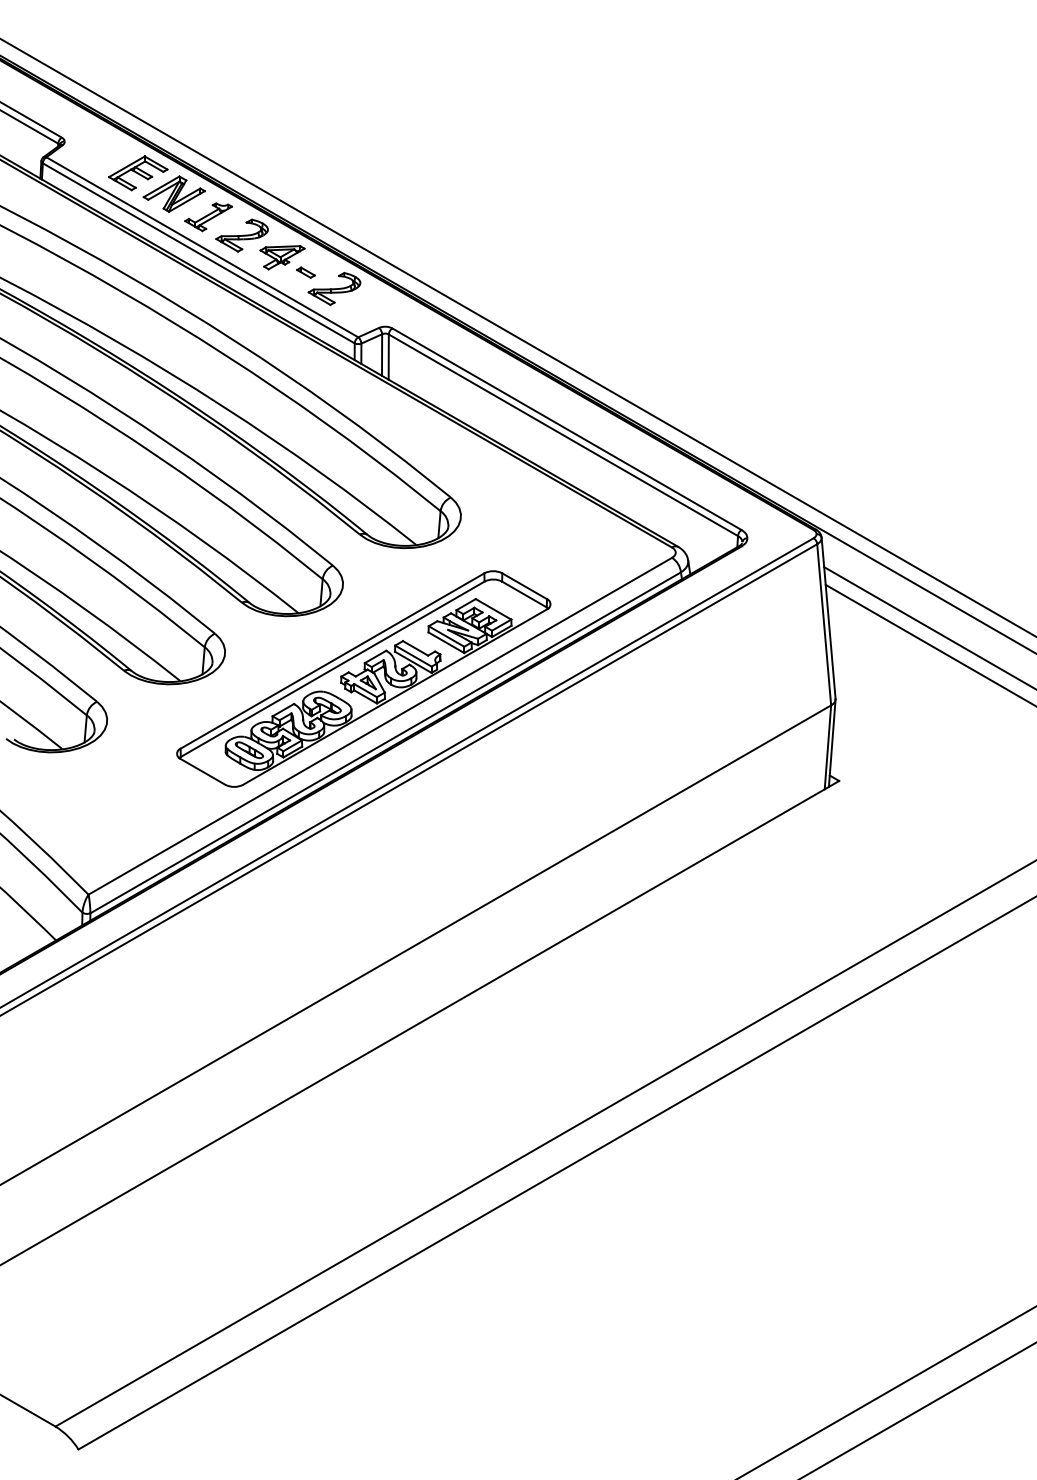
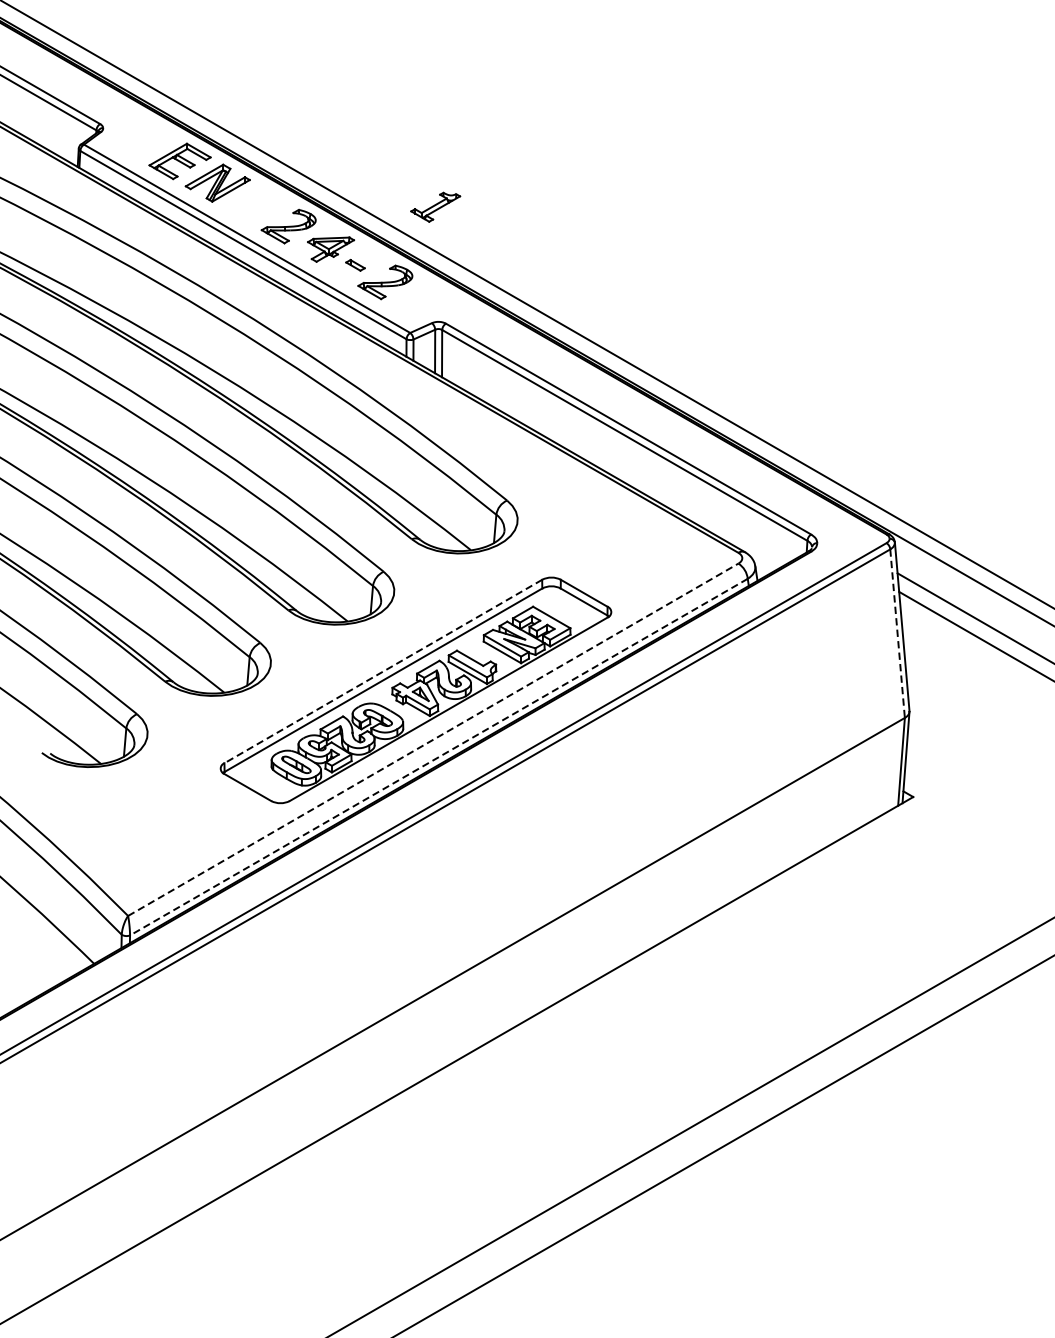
part: (208, 217) -> (435, 207), moved
line: (824, 624) -> (897, 633), solid -> dashed
line: (332, 661) -> (383, 672), solid -> dashed
line: (380, 726) -> (433, 740), solid -> dashed
line: (385, 742) -> (438, 756), solid -> dashed

